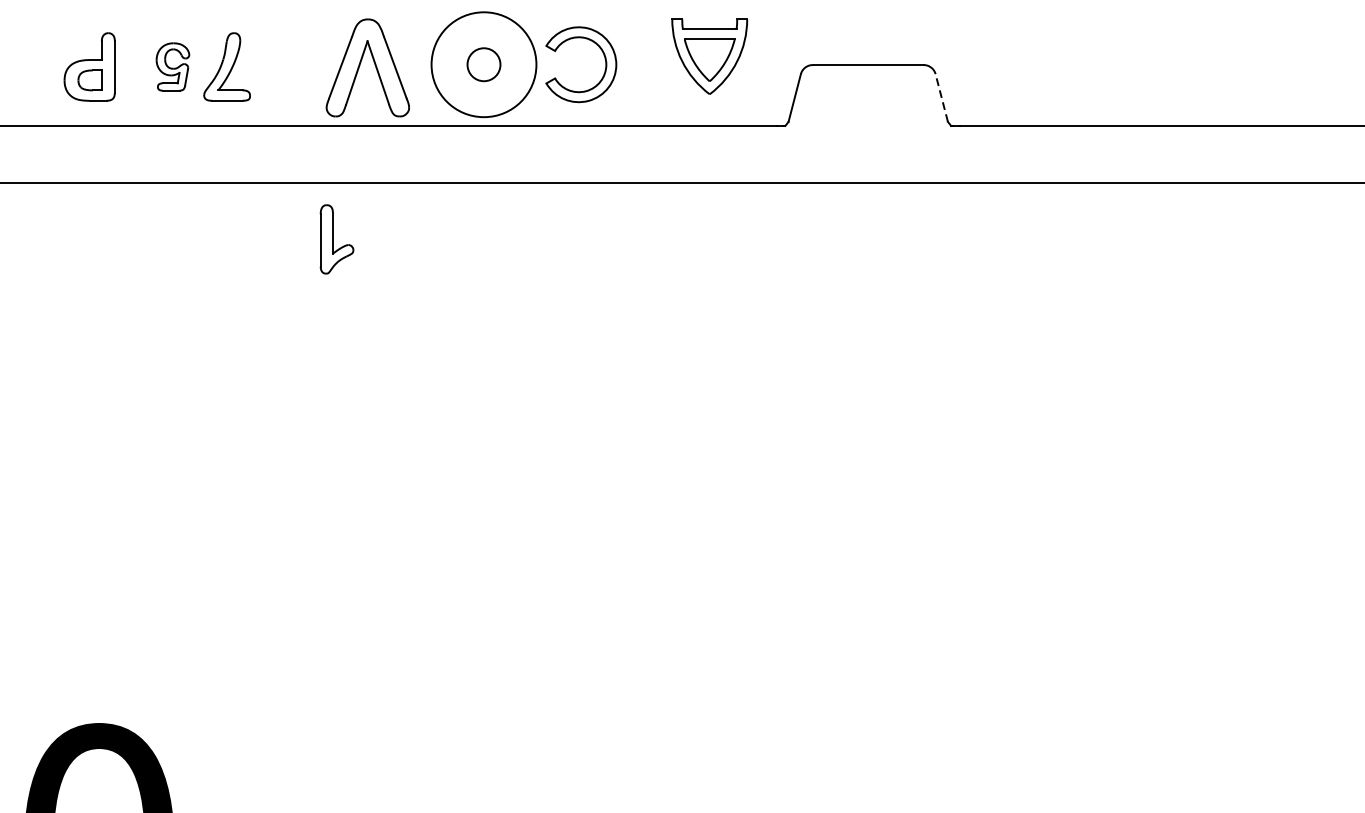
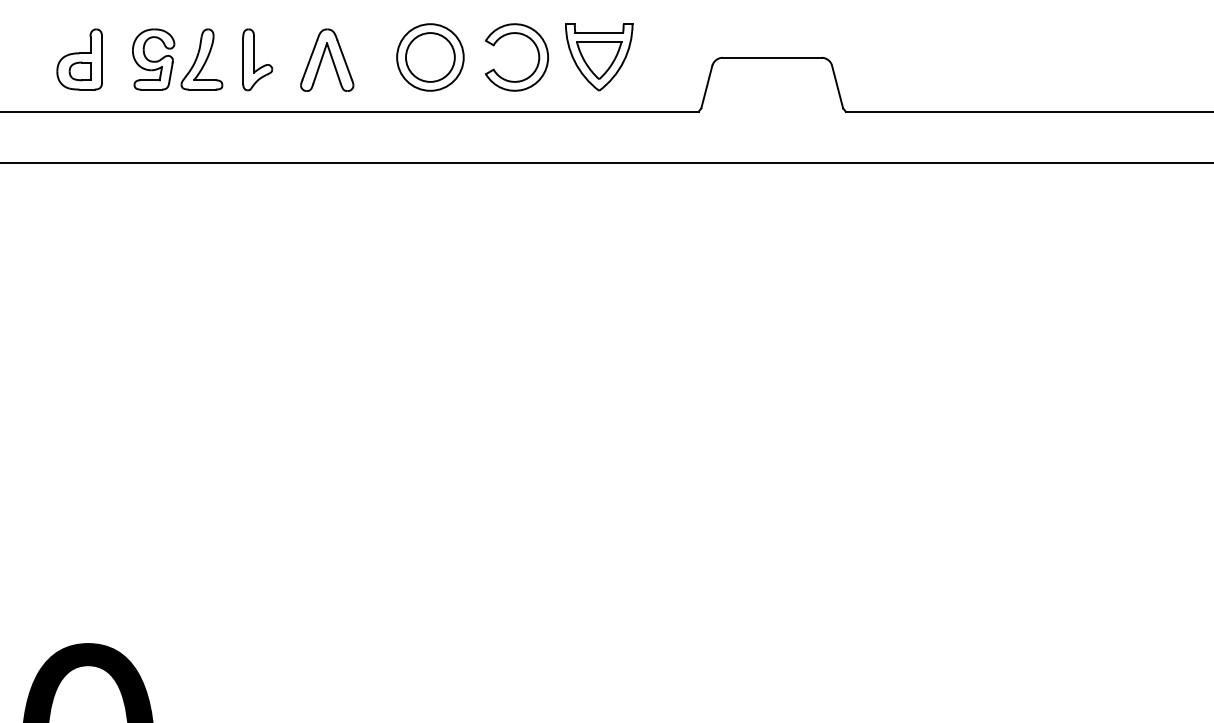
part: (710, 56) -> (599, 57), moved
circle: (484, 64) -> (430, 57), size x0.71
circle: (484, 64) -> (430, 57), size x1.67
part: (172, 66) -> (153, 59), size x1.43
part: (368, 66) -> (327, 59), size x0.71
line: (941, 98) -> (837, 87), dashed -> solid
part: (336, 238) -> (257, 59), moved

